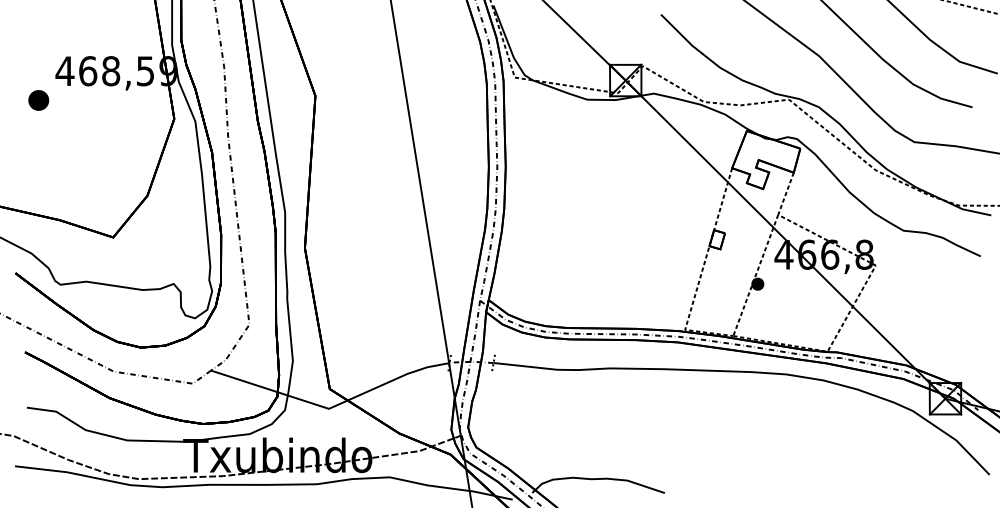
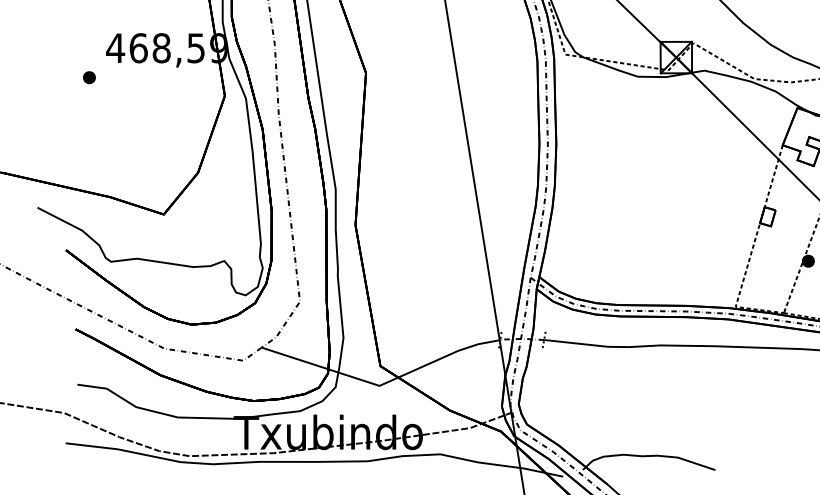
part: (38, 100) -> (89, 77), size x0.62

